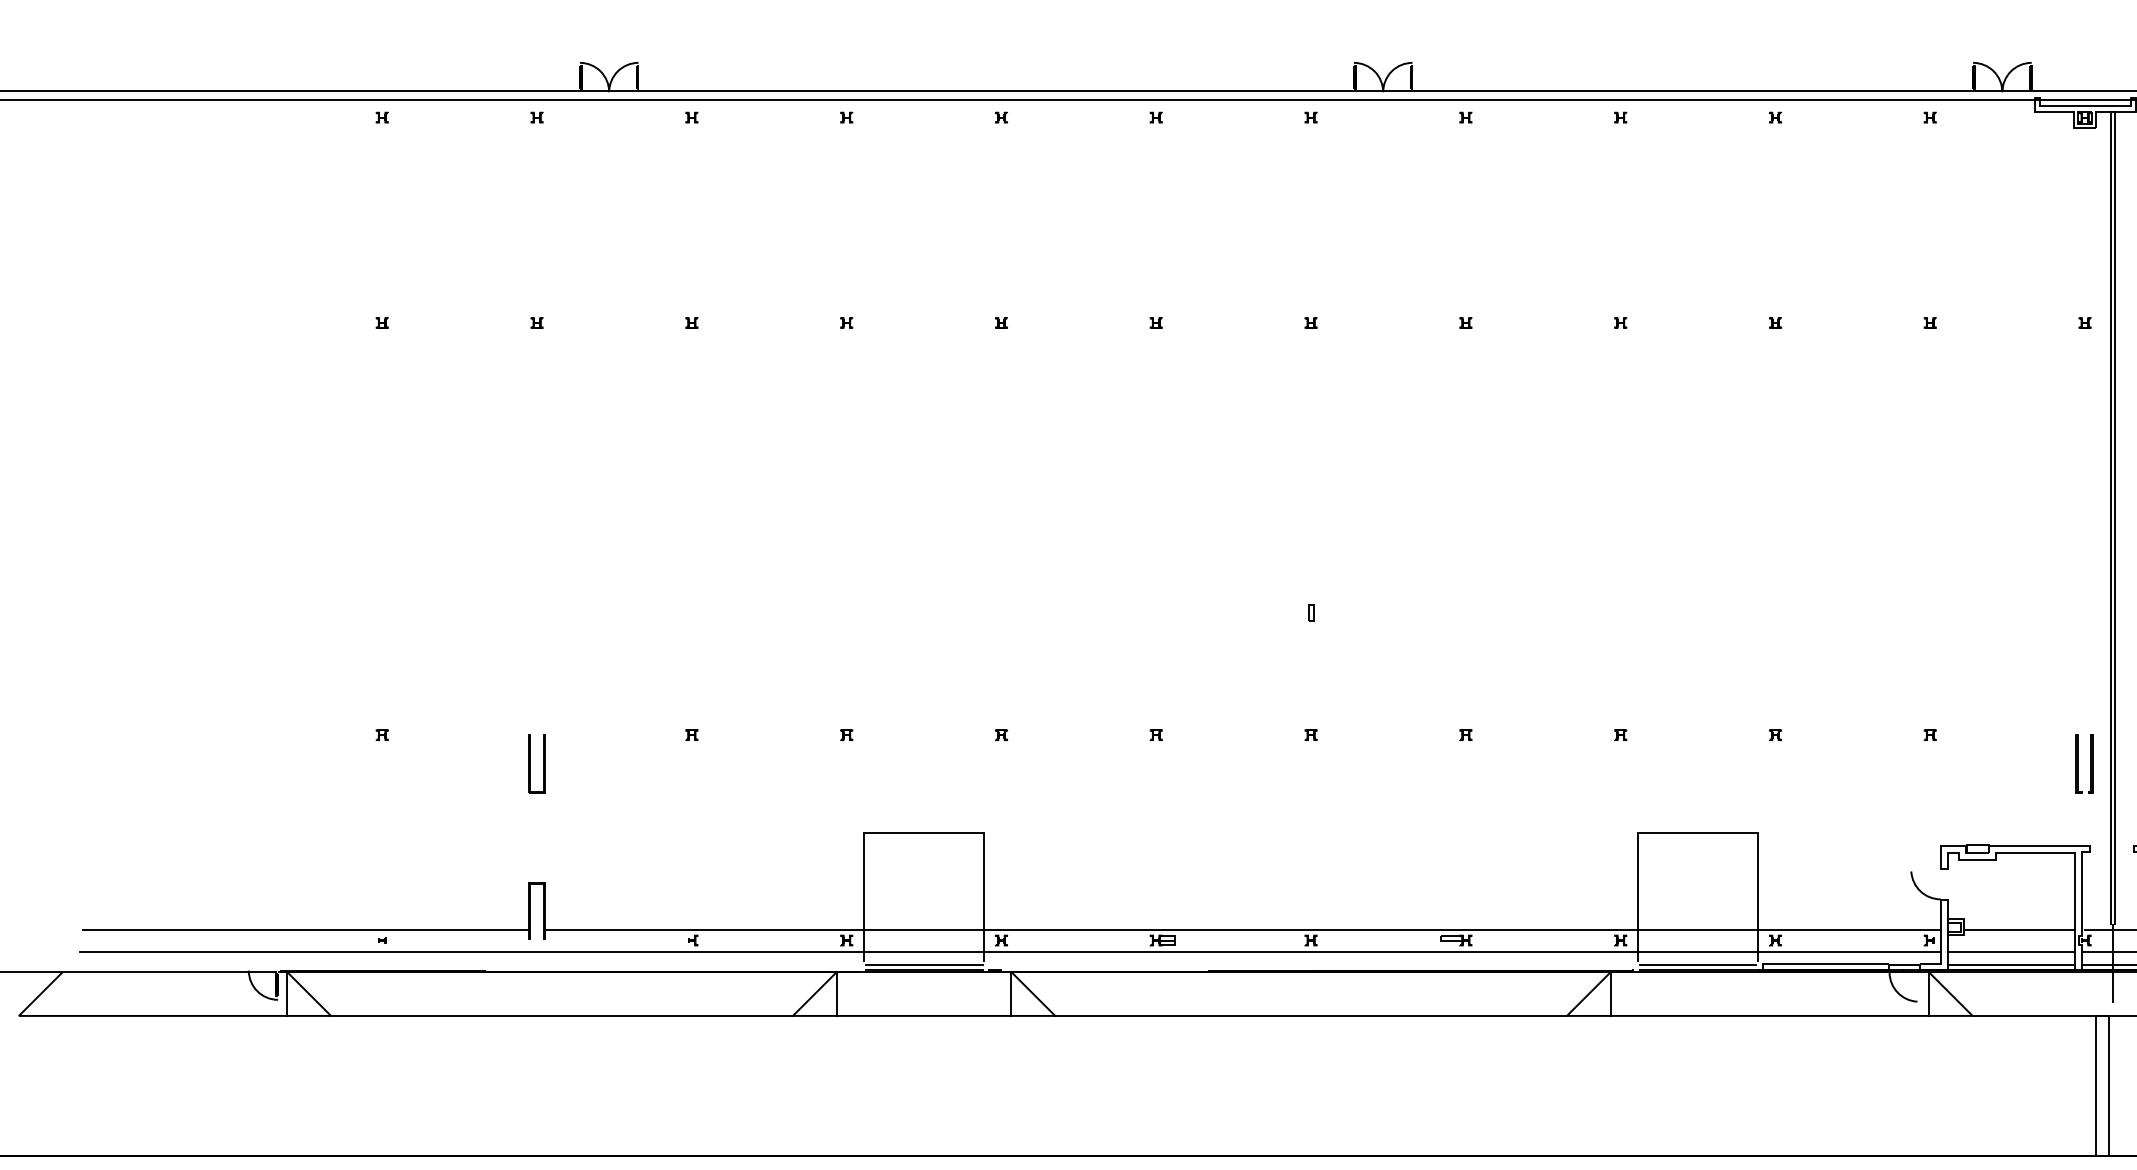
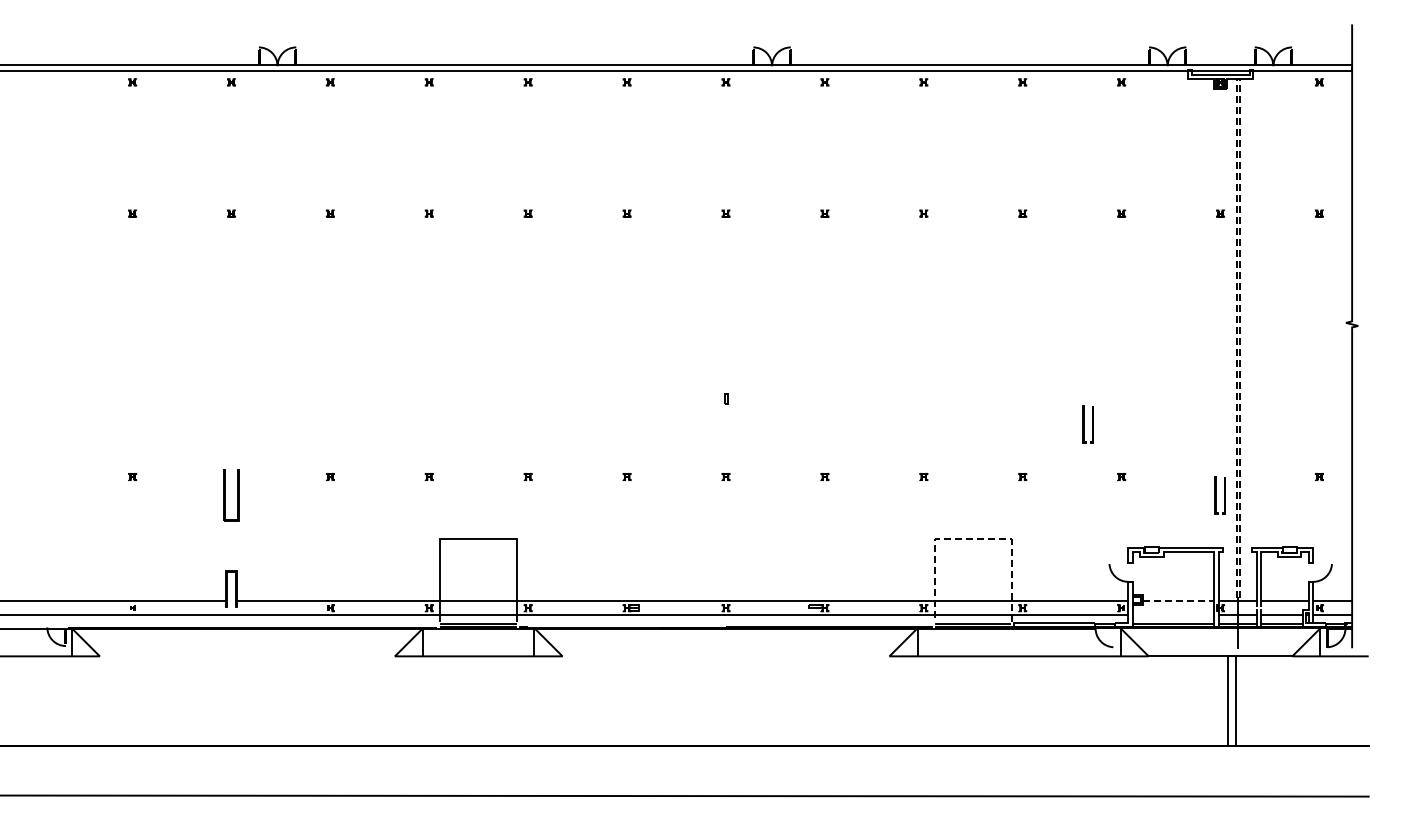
line: (2113, 111) -> (1238, 78), solid -> dashed
part: (1876, 653) -> (1087, 424), added
part: (537, 764) -> (231, 495), size x1.4
line: (1696, 833) -> (972, 539), solid -> dashed
line: (2020, 930) -> (1179, 601), solid -> dashed
line: (2011, 951) -> (1173, 615), removed
line: (560, 1016) -> (246, 656), removed
line: (1310, 1016) -> (725, 656), removed

